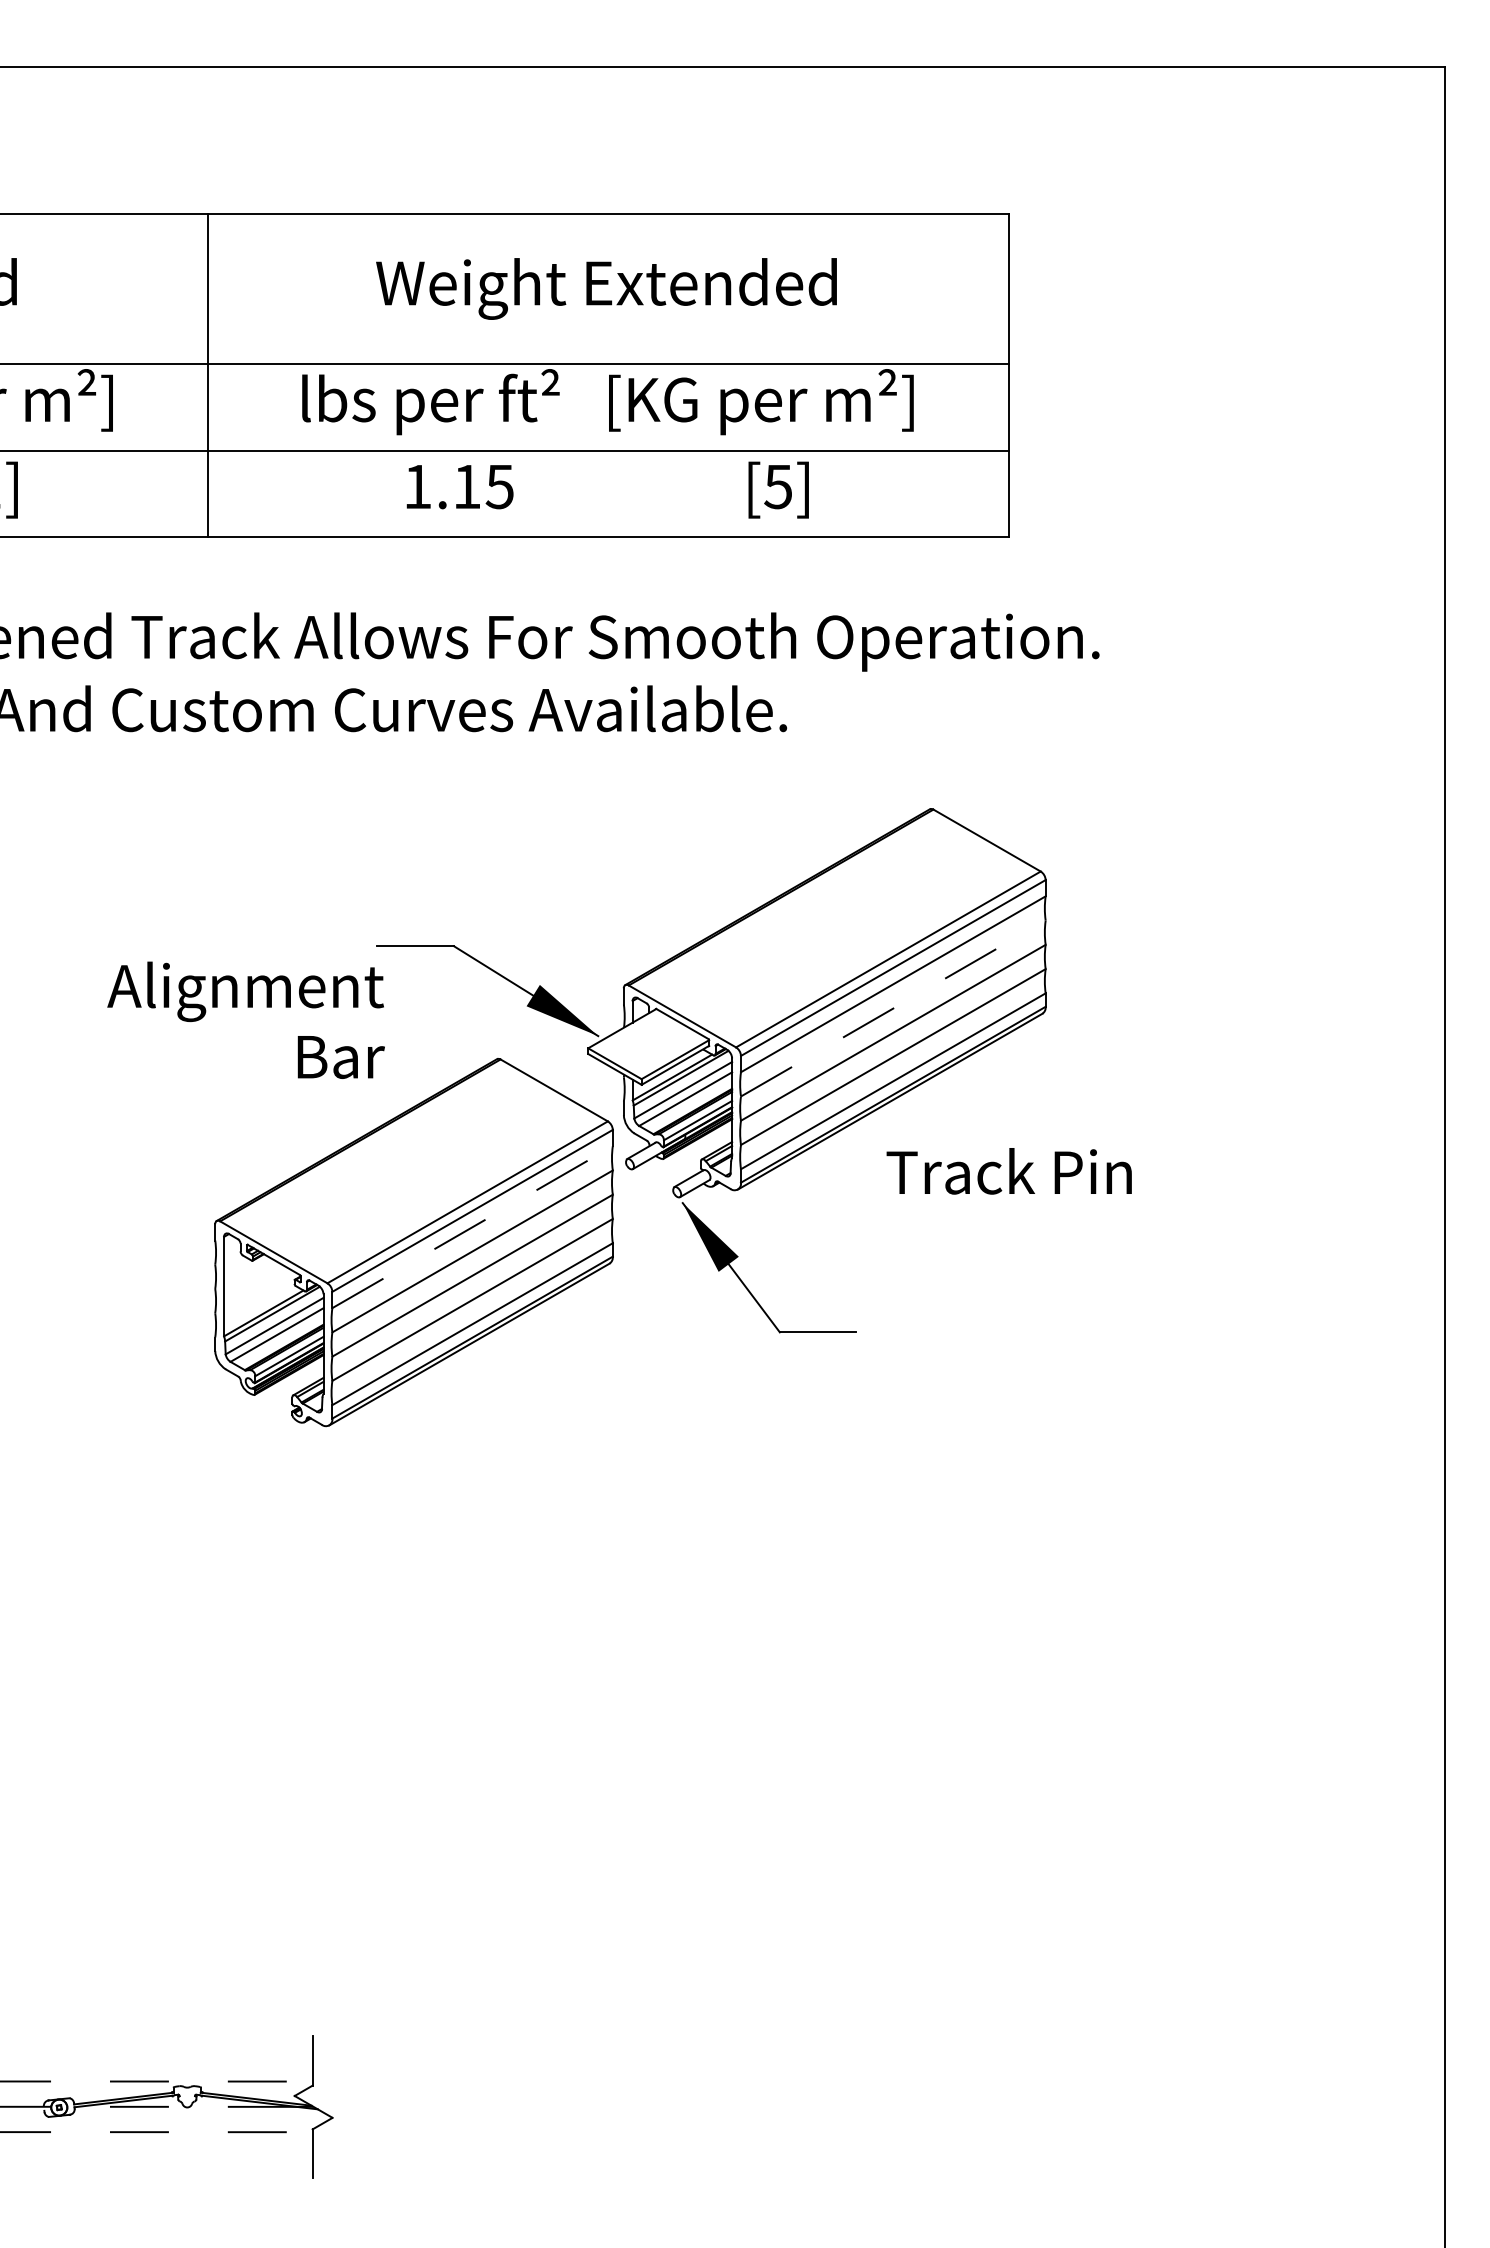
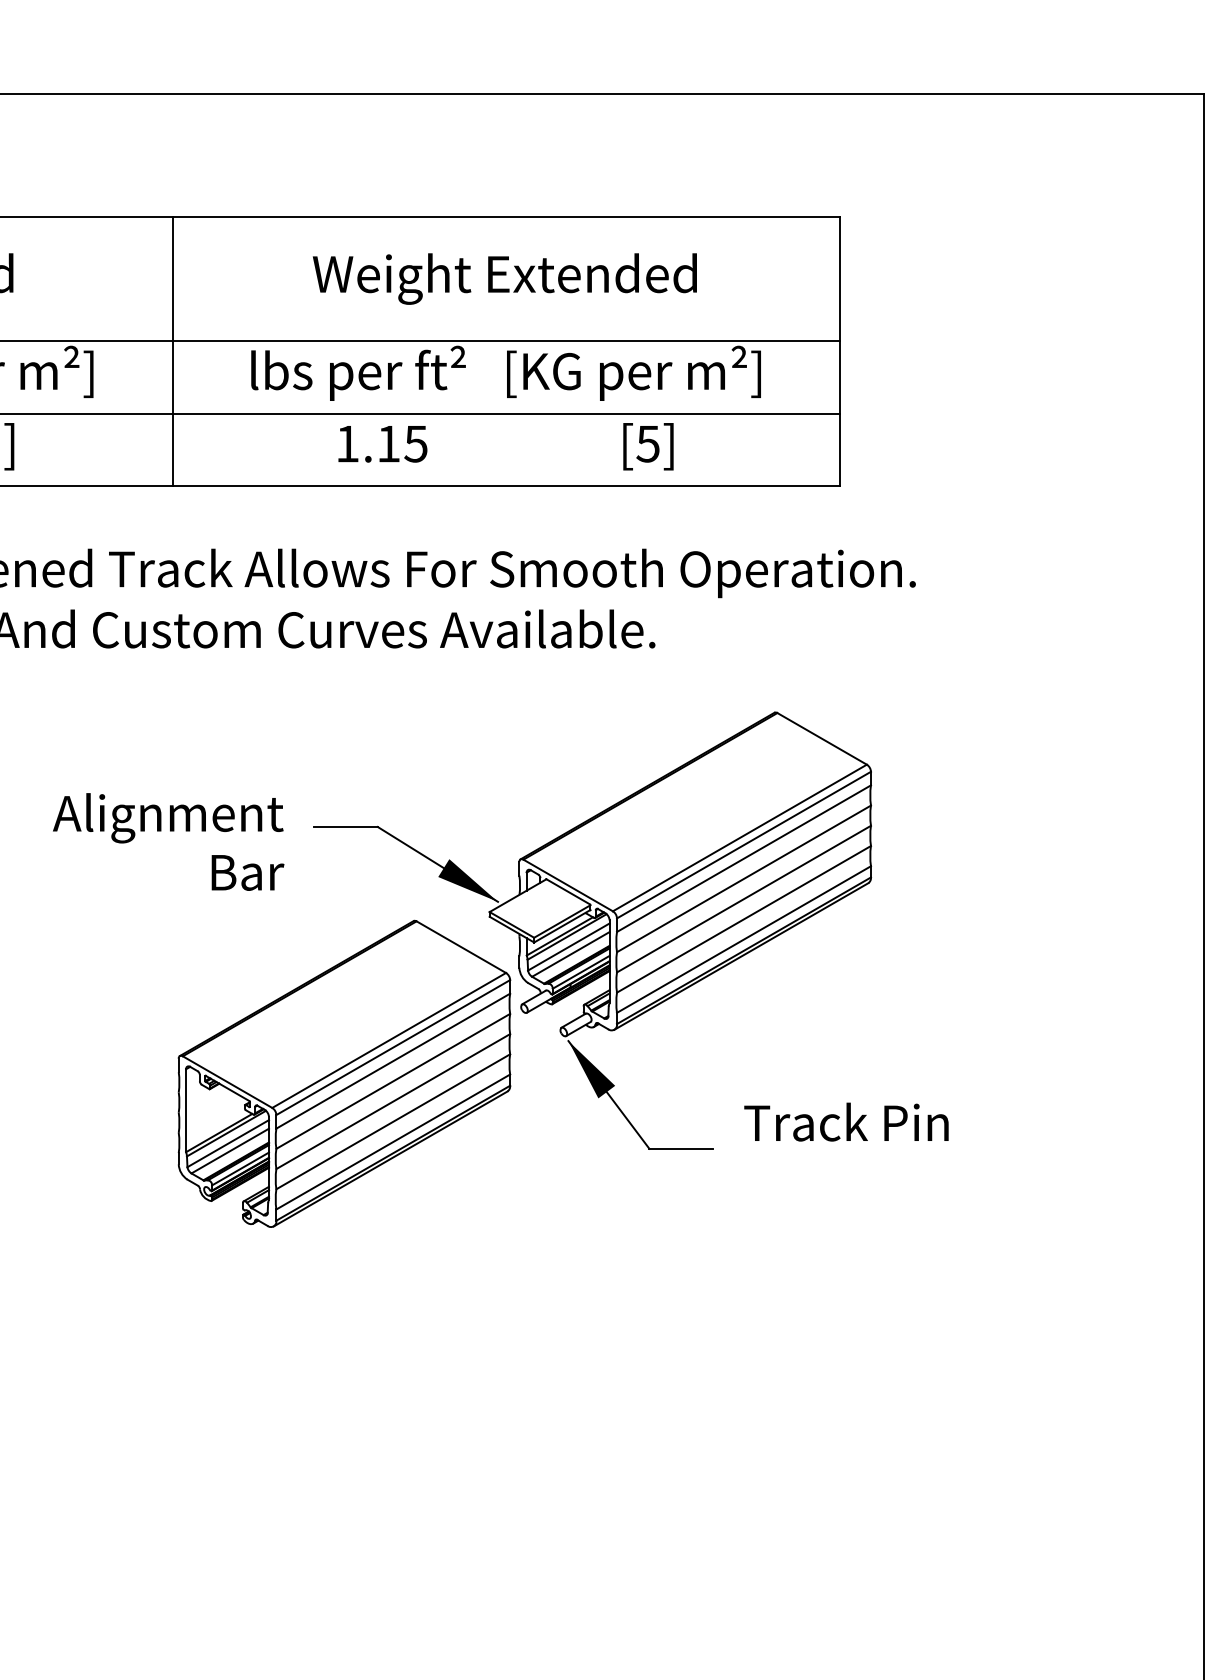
line: (893, 1008) -> (744, 878), dashed -> solid
text: (245, 1019) -> (168, 841), moved
text: (1008, 1171) -> (845, 1122), moved
line: (472, 1227) -> (393, 1061), dashed -> solid

